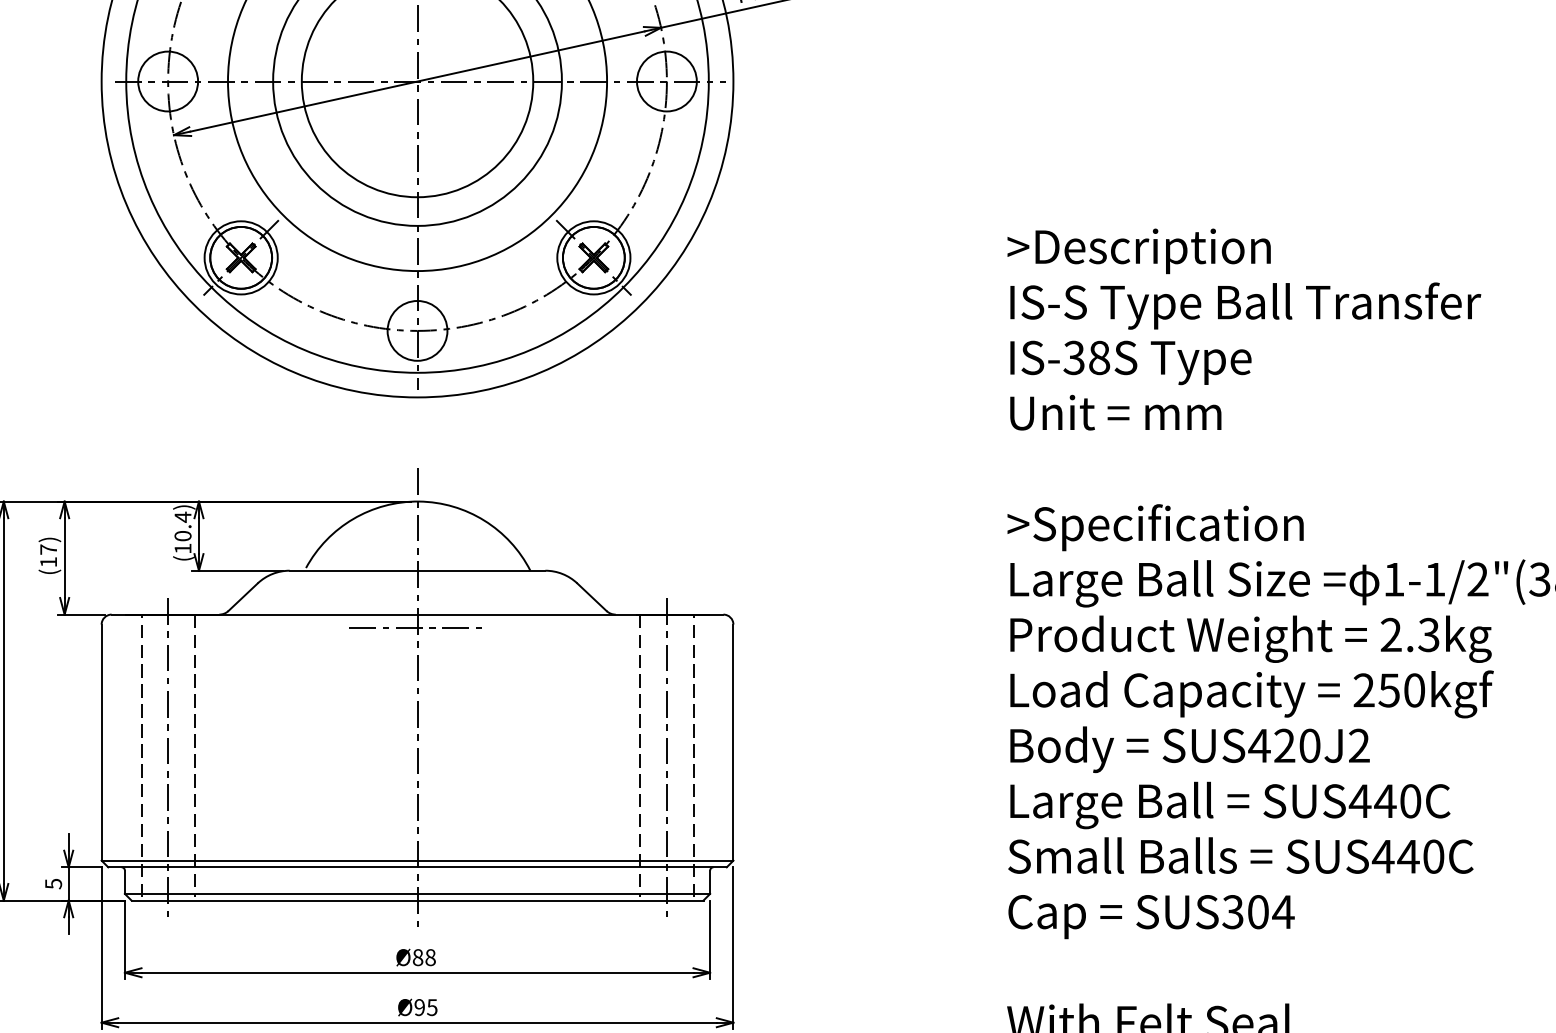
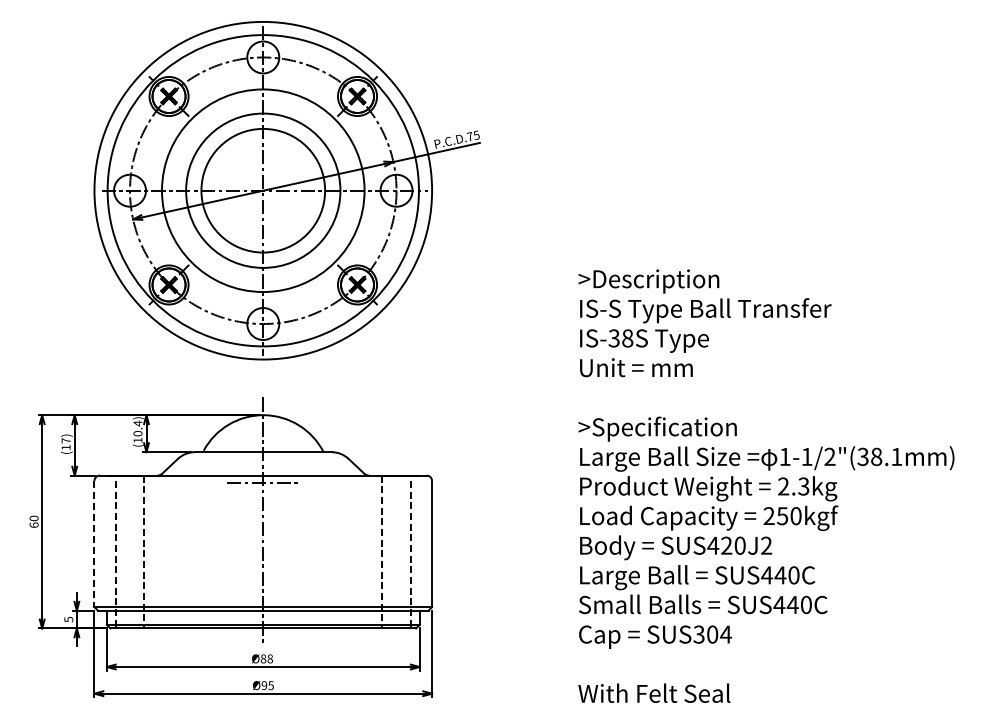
line: (101, 743) -> (94, 544), solid -> dashed
line: (169, 756) -> (130, 551), removed
line: (666, 756) -> (396, 551), removed

